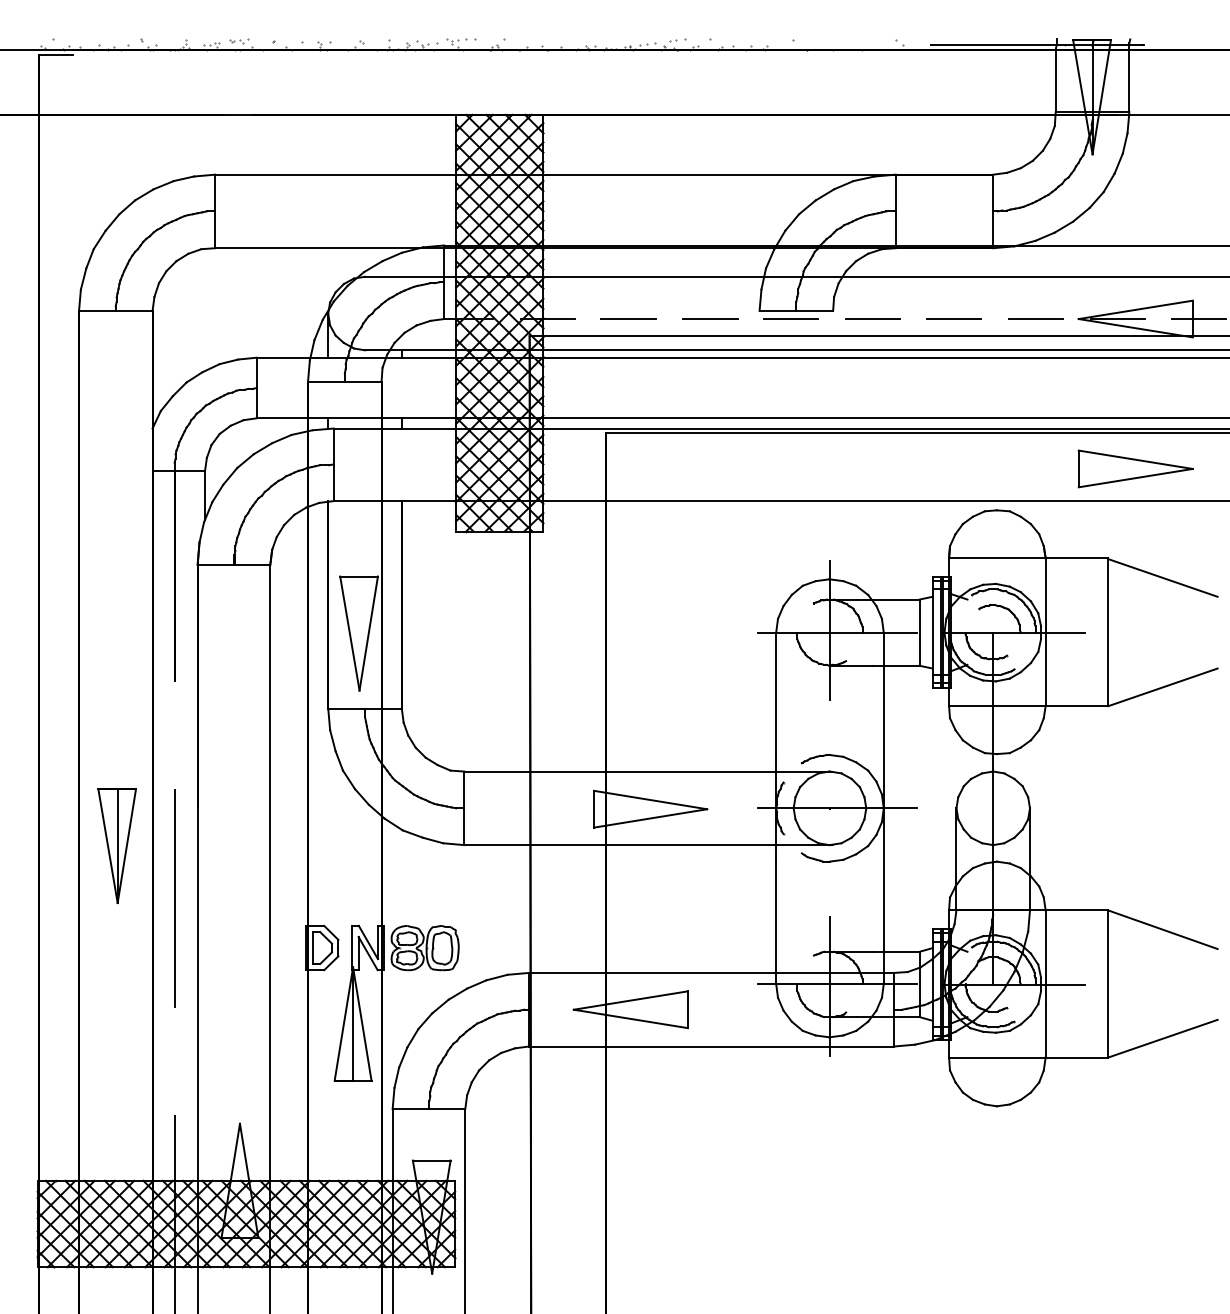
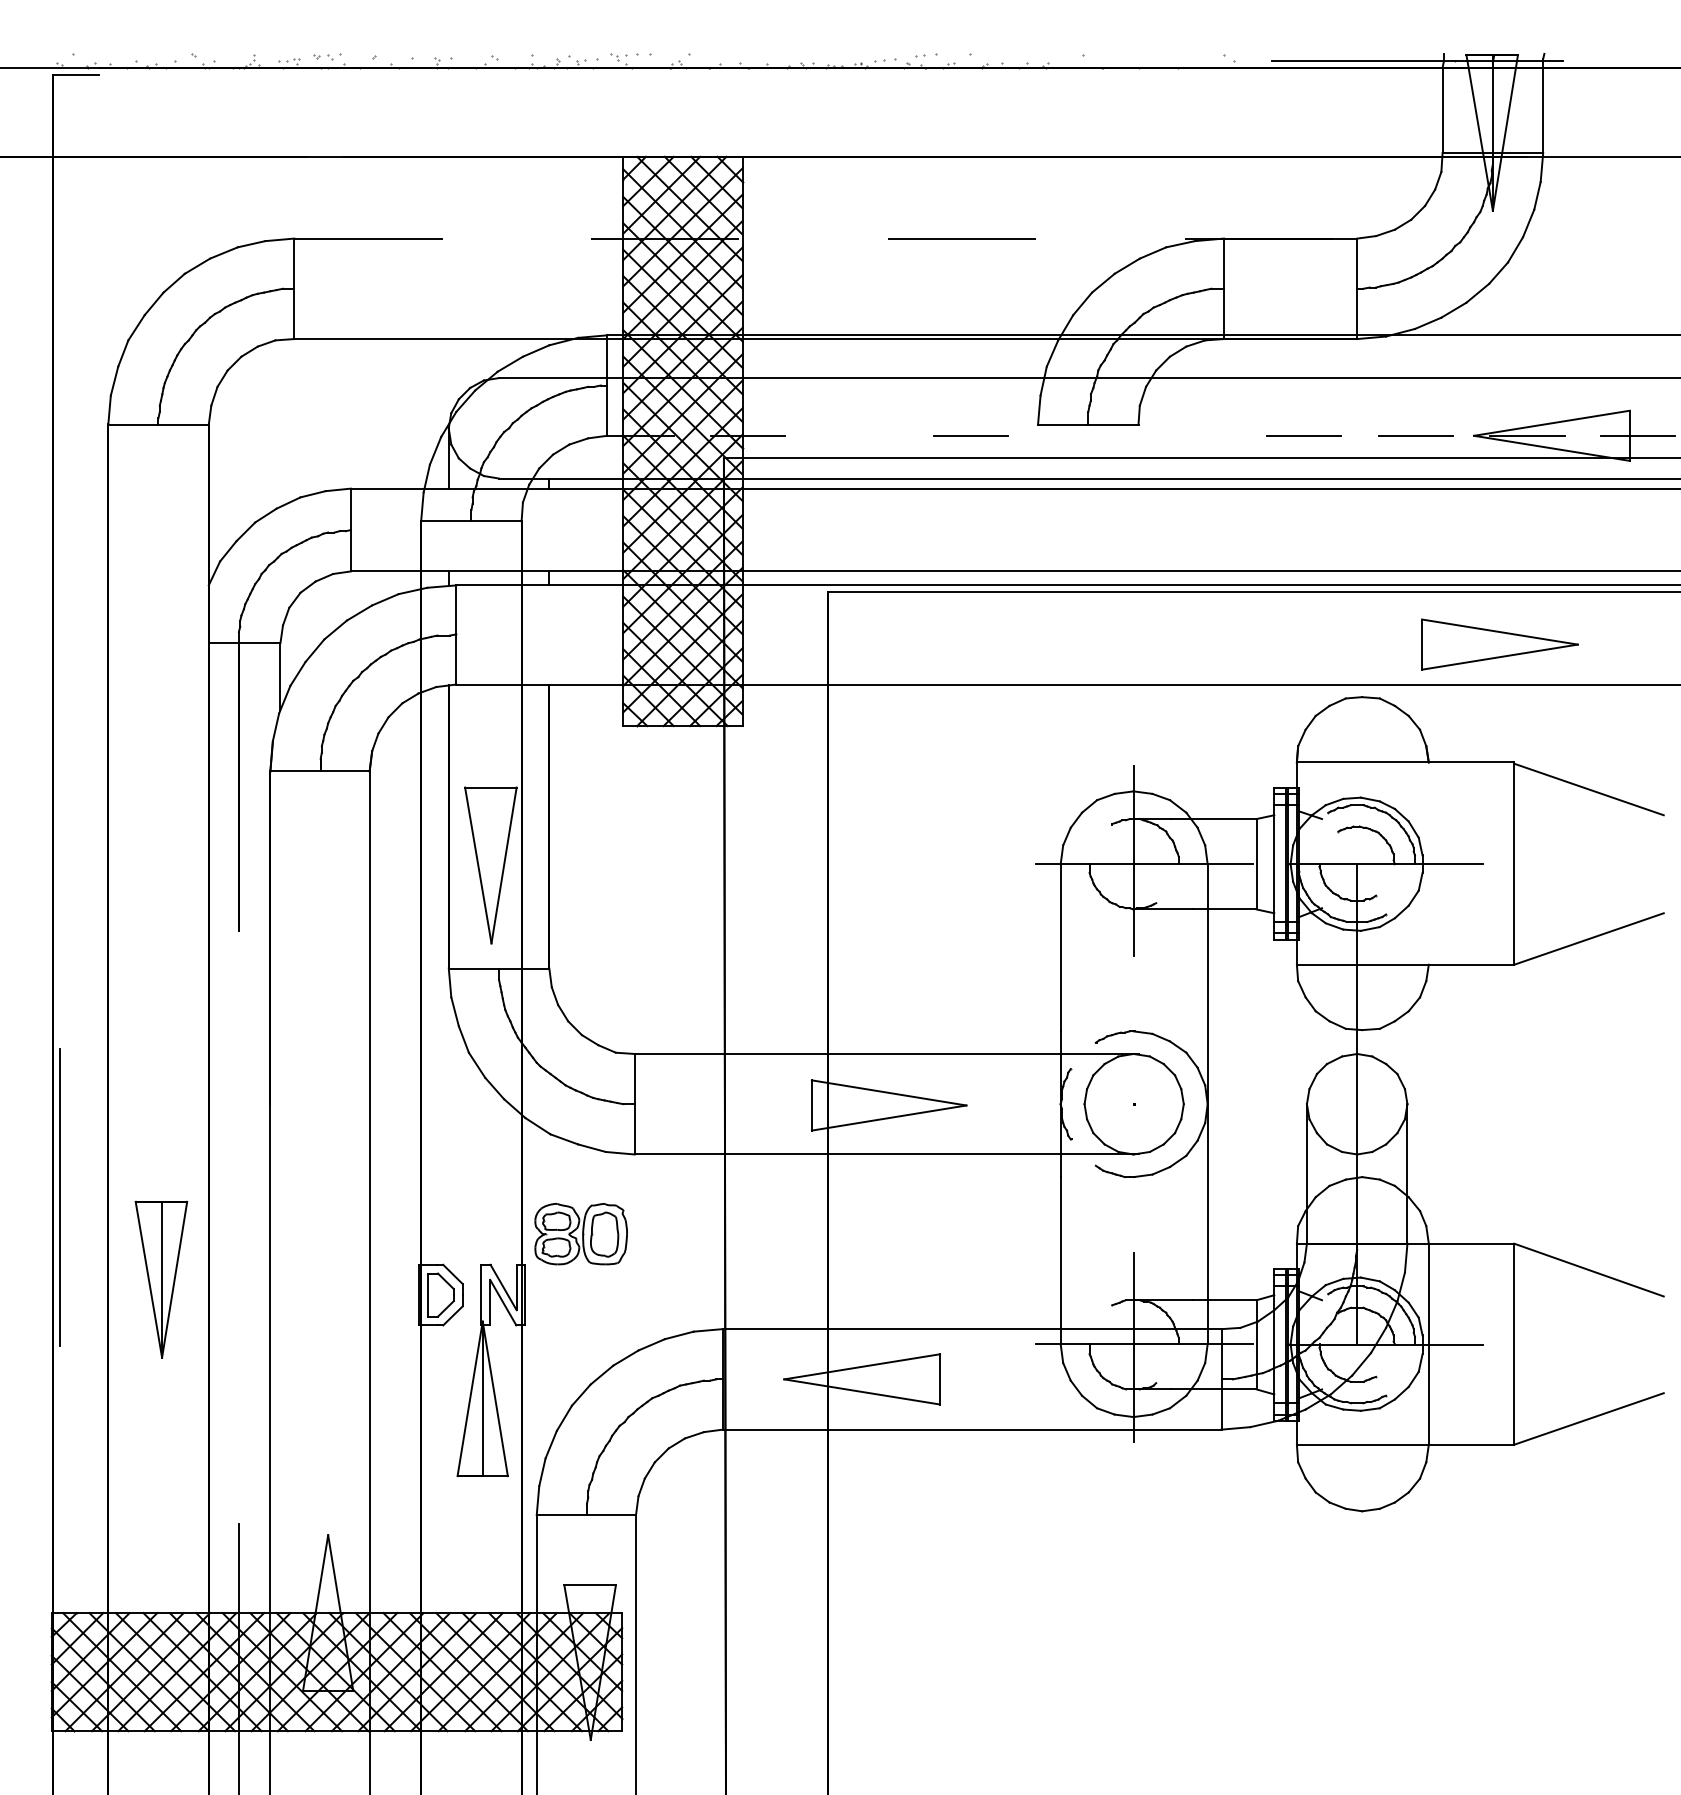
line: (604, 174) -> (826, 238), solid -> dashed
line: (628, 318) -> (858, 435), removed
line: (791, 318) -> (1081, 435), removed
line: (872, 318) -> (1192, 435), removed
part: (1135, 468) -> (1499, 644), moved
line: (1045, 632) -> (1428, 863), removed
line: (836, 808) -> (1143, 1104), removed
part: (117, 845) -> (161, 1279), moved
line: (174, 898) -> (59, 1197), moved
part: (424, 948) -> (580, 1234), moved

